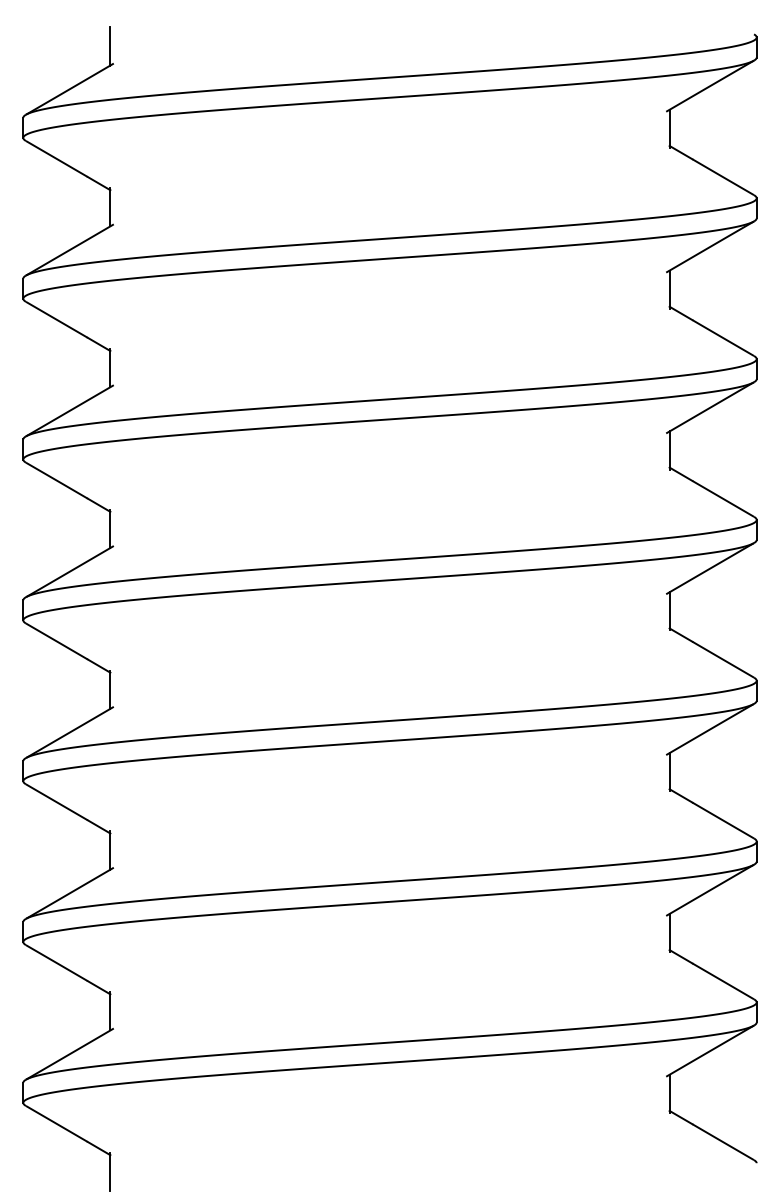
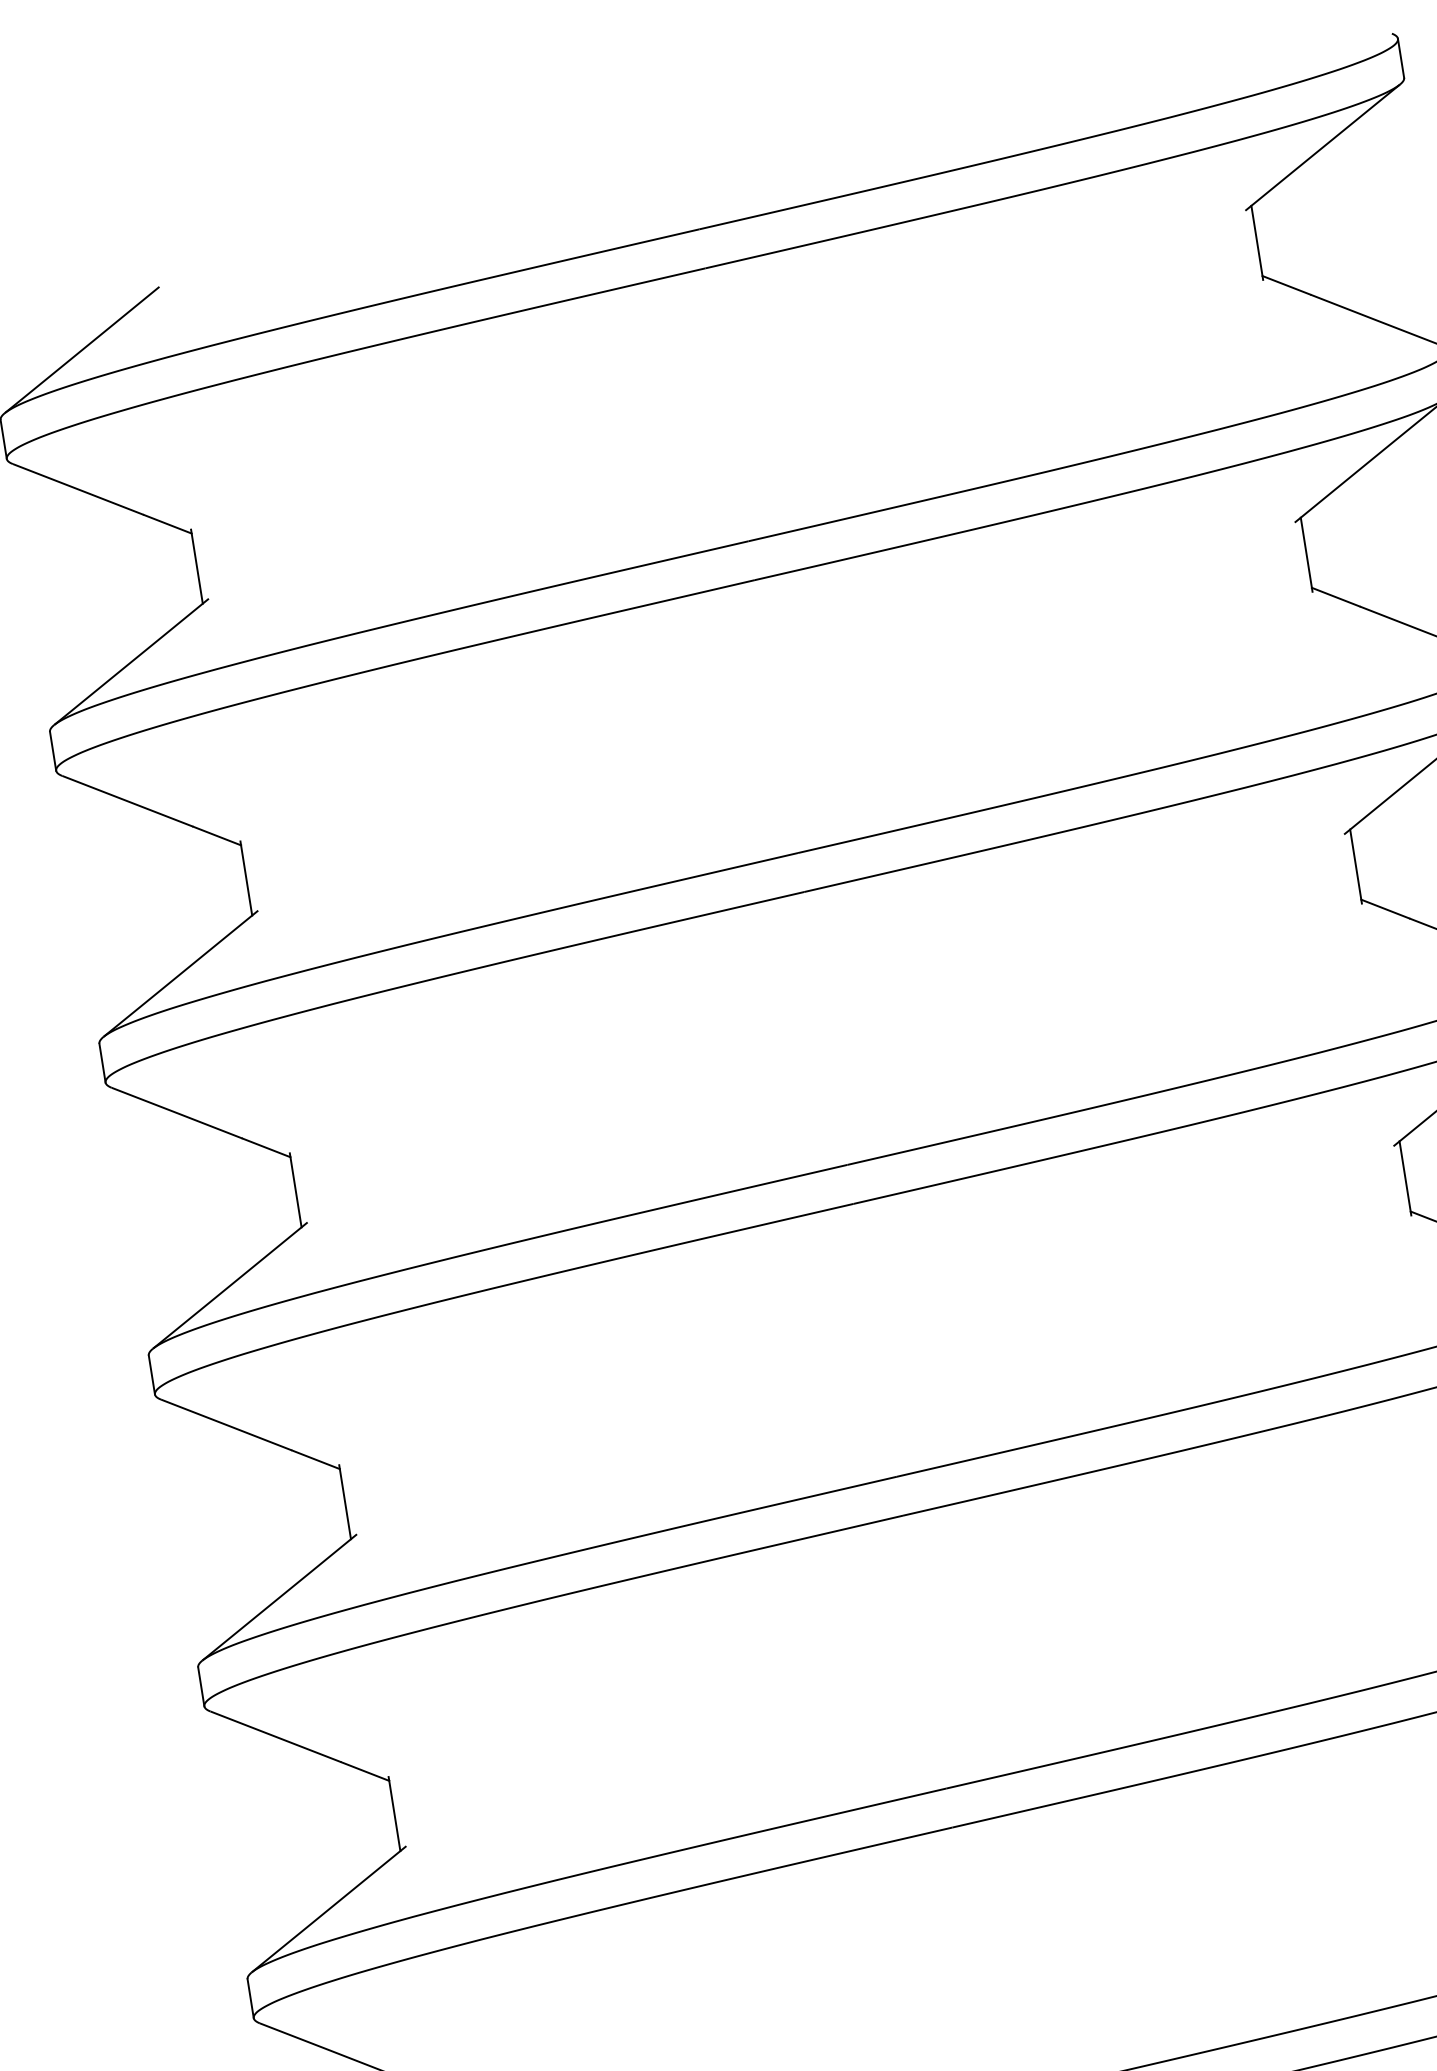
line: (110, 46) -> (147, 254), removed

